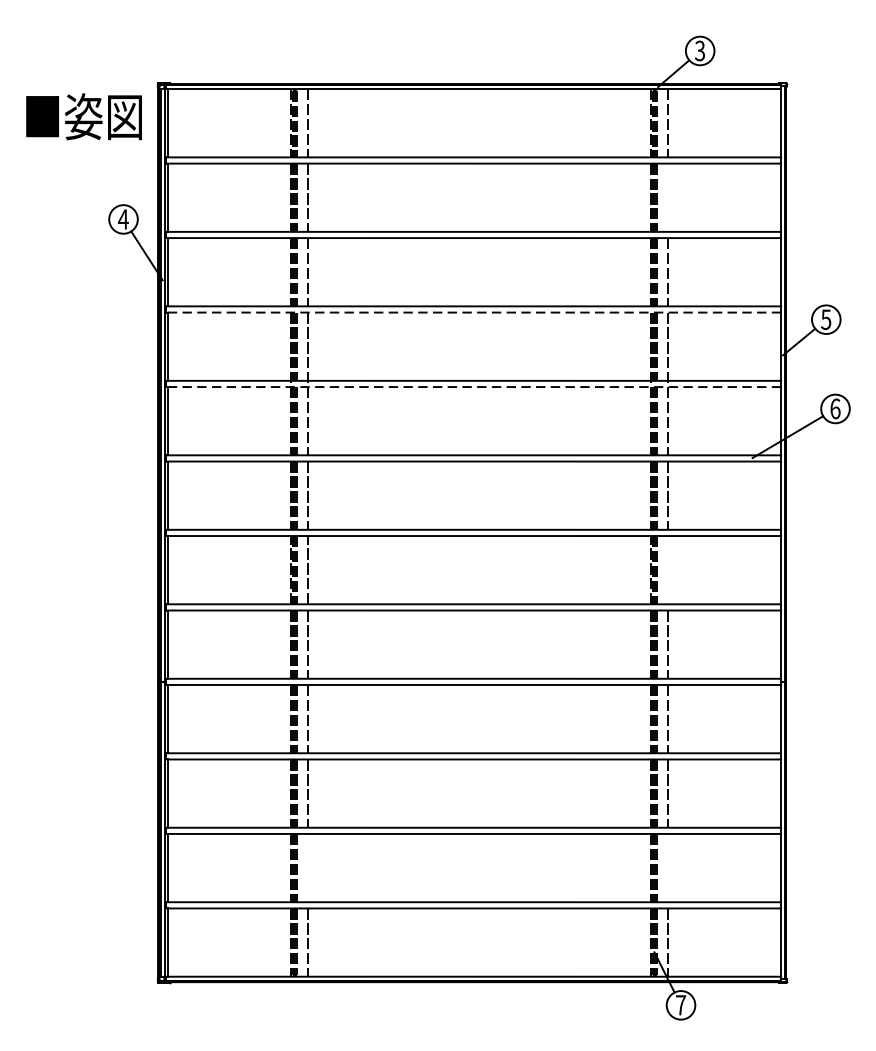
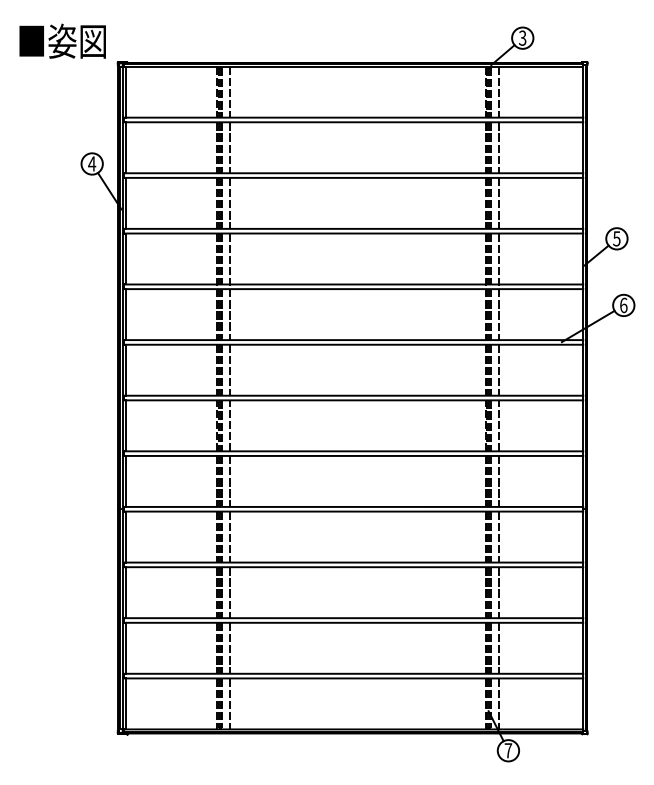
text: (83, 115) -> (62, 40), moved
line: (667, 197) -> (498, 147), added
line: (473, 312) -> (353, 233), dashed -> solid
line: (473, 387) -> (353, 289), dashed -> solid
line: (667, 569) -> (498, 425), added
line: (308, 867) -> (230, 647), added
line: (667, 867) -> (498, 647), added

